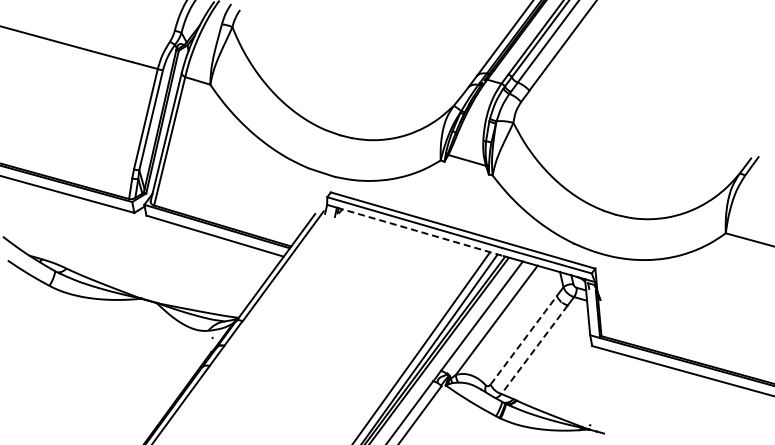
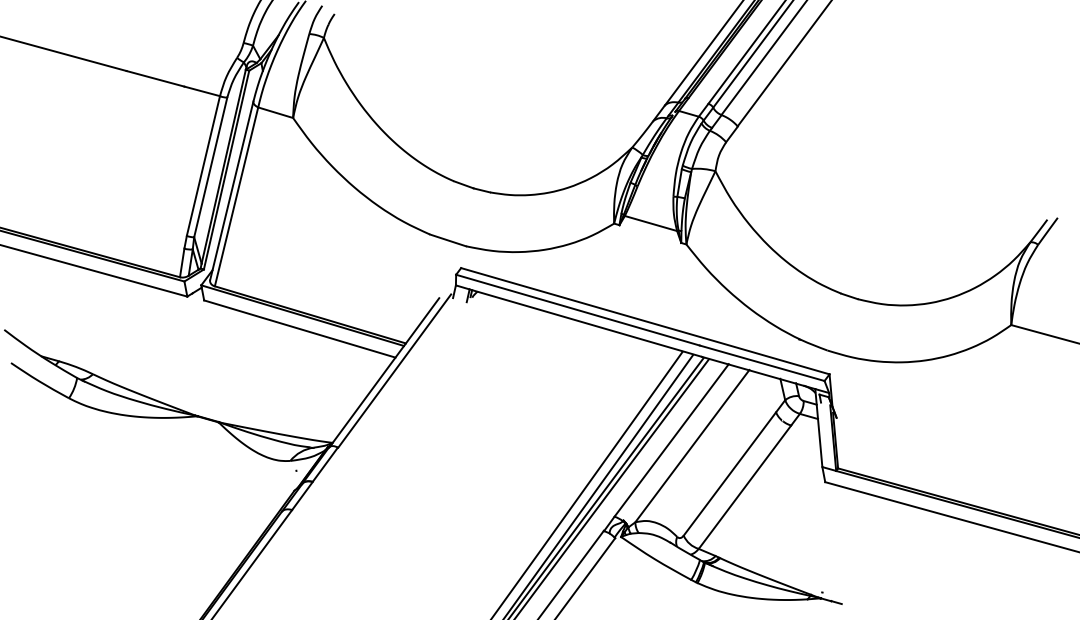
line: (420, 231) -> (585, 322), dashed -> solid
line: (524, 339) -> (730, 473), dashed -> solid
line: (534, 350) -> (744, 488), dashed -> solid

